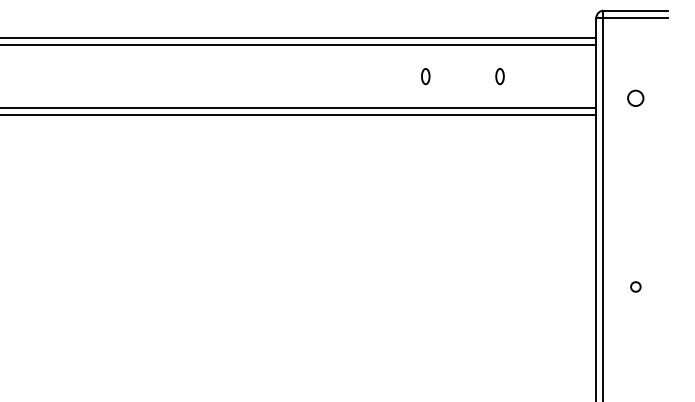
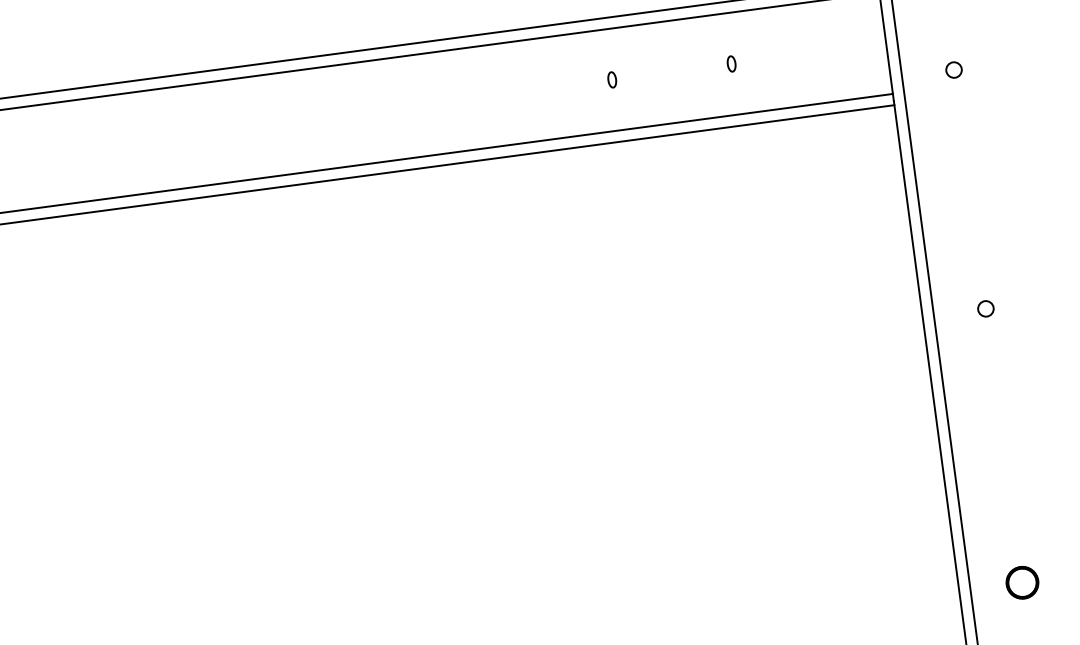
part: (425, 75) -> (611, 78), size x0.62
part: (500, 75) -> (731, 62), size x0.62
circle: (635, 97) -> (953, 68), size x0.62
circle: (635, 286) -> (985, 308), moved

